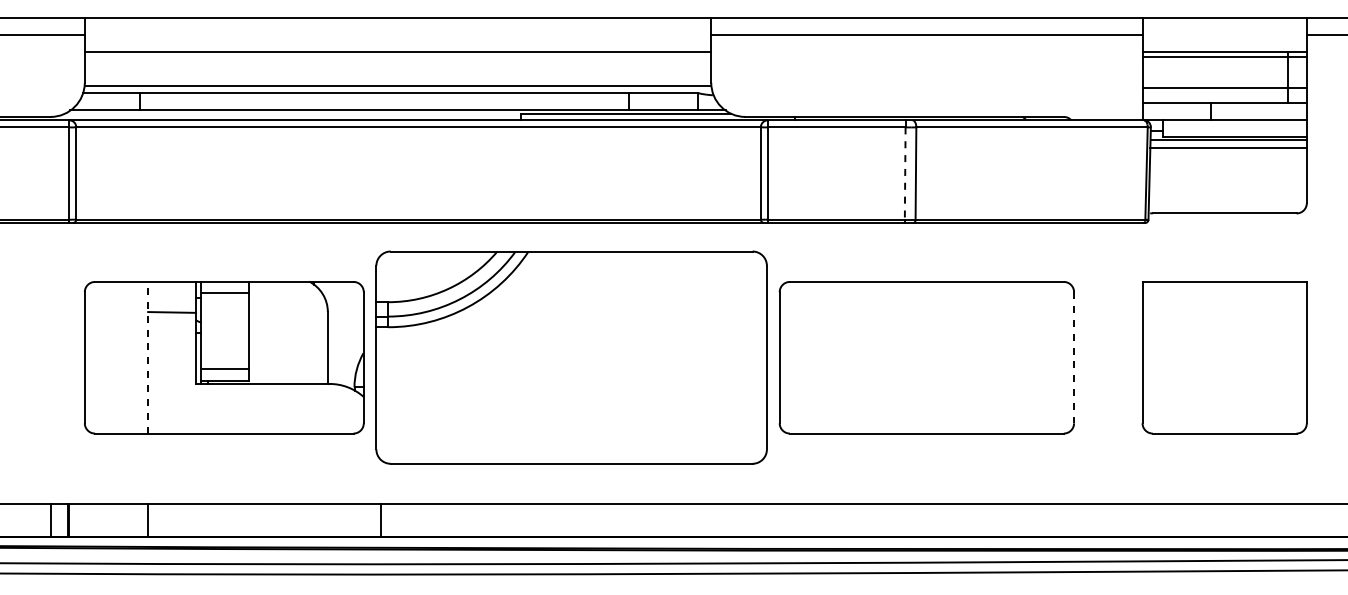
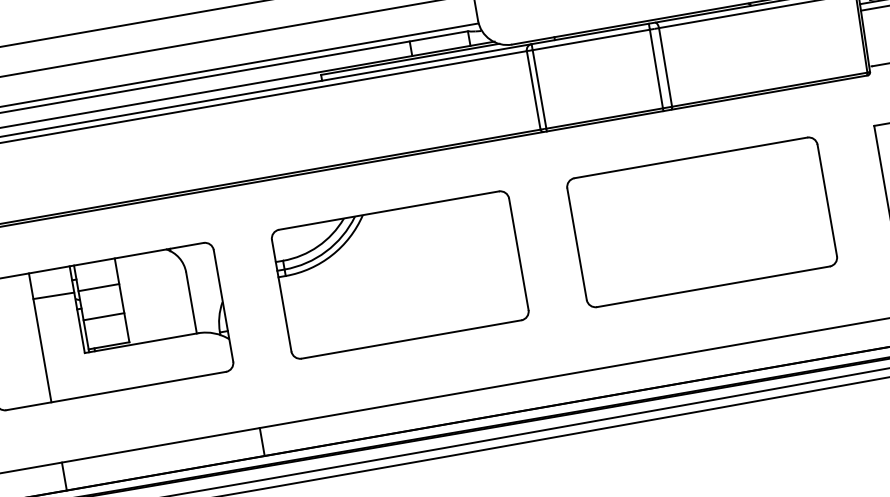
line: (905, 174) -> (656, 69), dashed -> solid
line: (225, 293) -> (99, 287), moved
line: (148, 357) -> (40, 337), dashed -> solid
part: (571, 357) -> (400, 274), size x0.71
line: (1074, 357) -> (827, 200), dashed -> solid
line: (225, 369) -> (104, 316), moved

